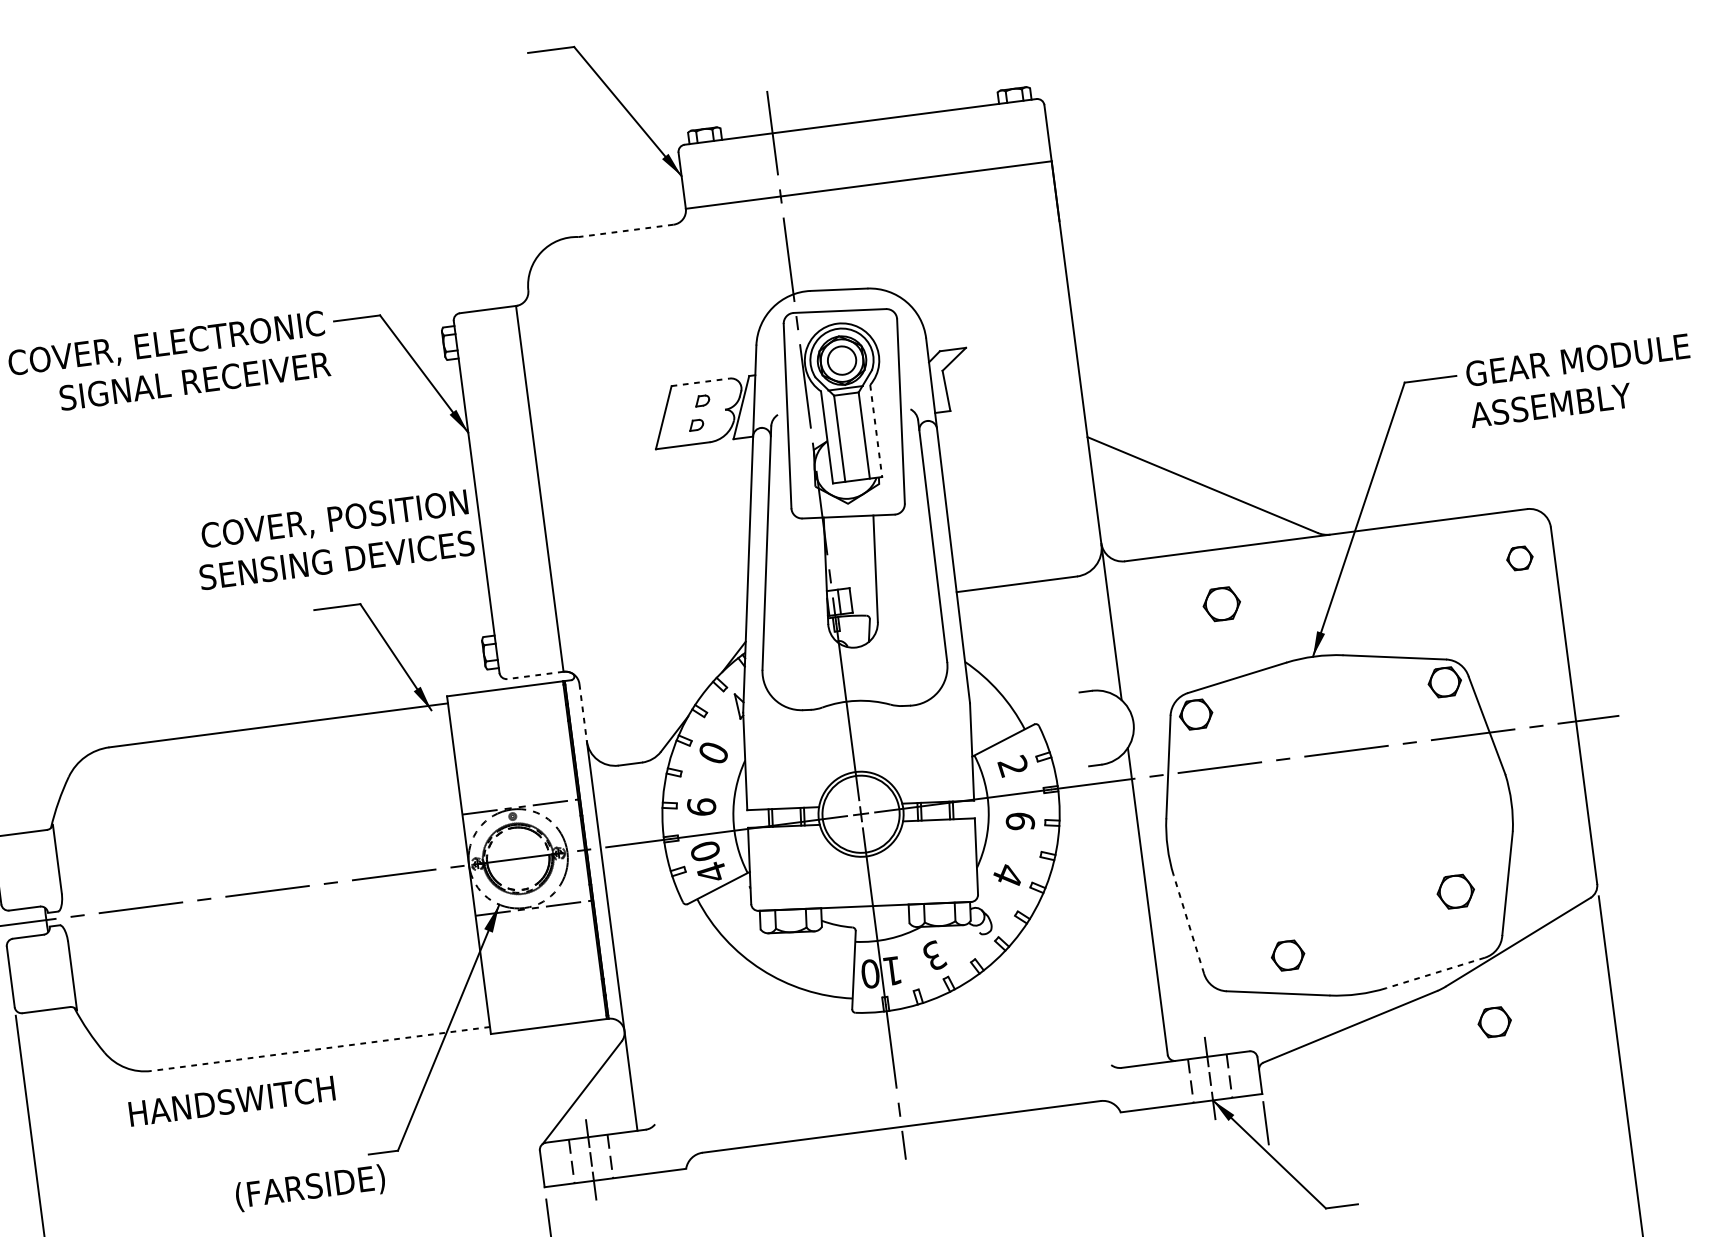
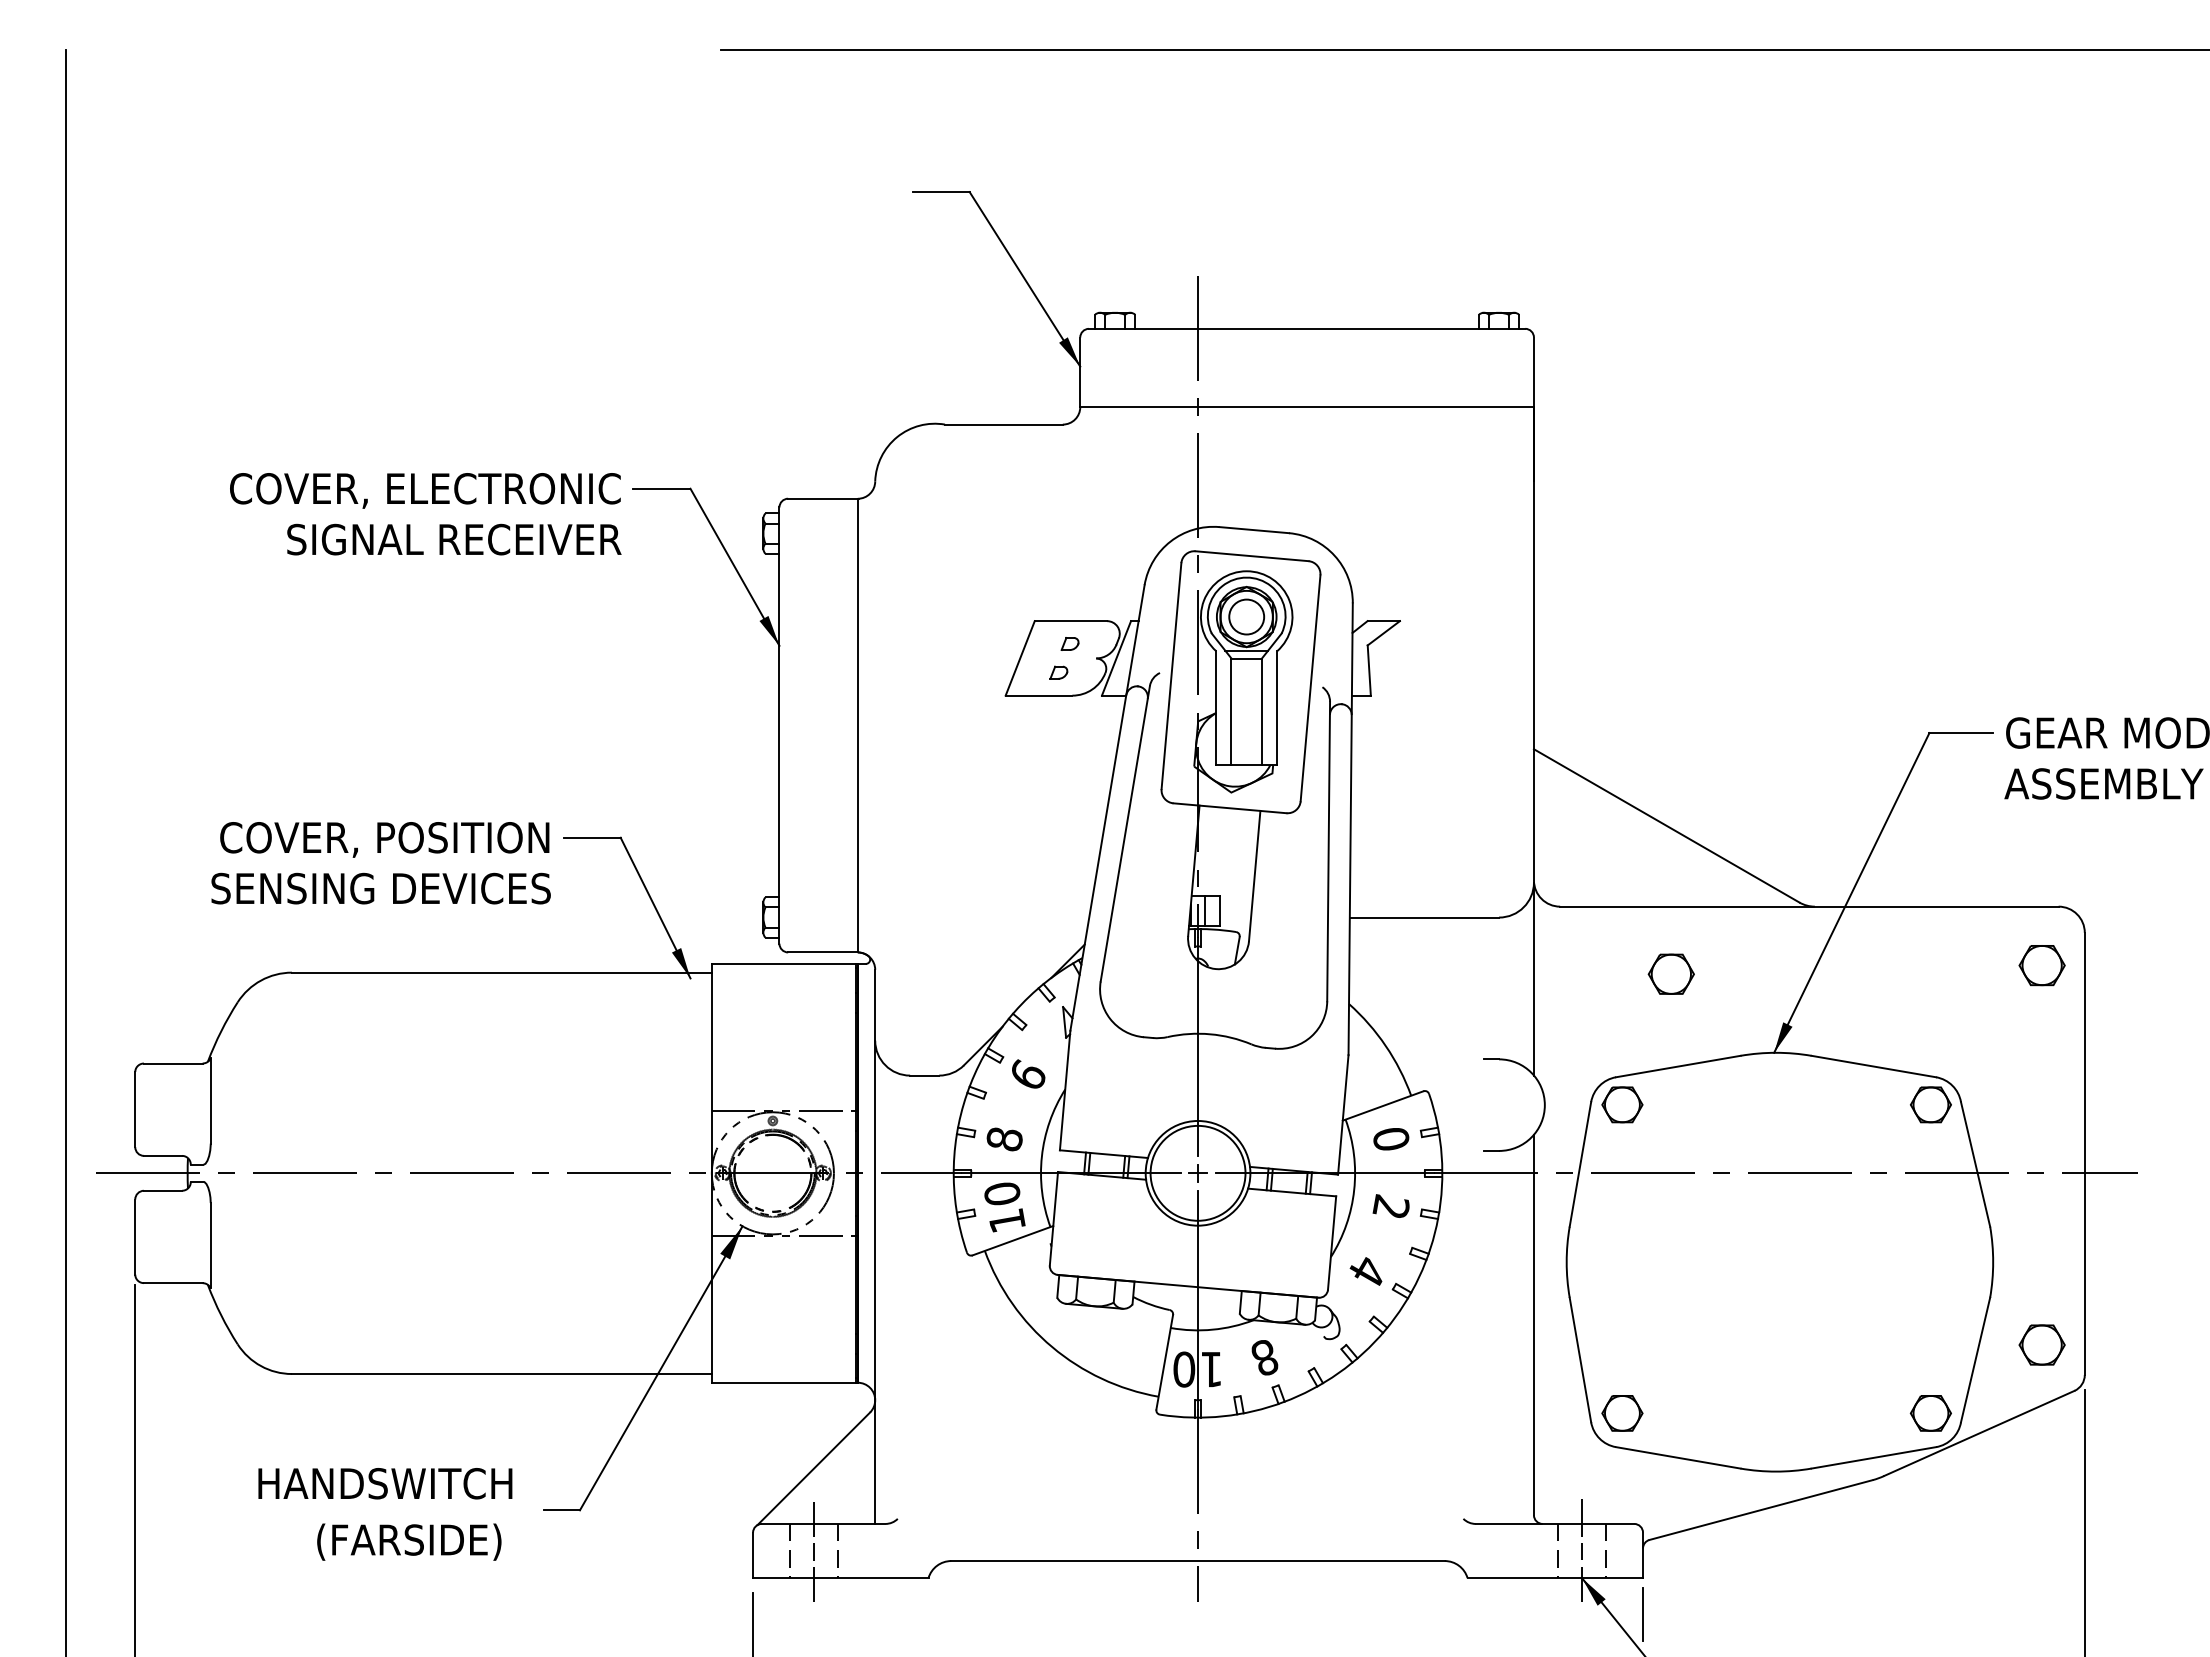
line: (625, 230) -> (1003, 424), dashed -> solid
line: (701, 382) -> (1071, 621), dashed -> solid
line: (876, 431) -> (1277, 708), dashed -> solid
text: (333, 540) -> (380, 863), moved
part: (1519, 558) -> (2041, 965), size x1.43
line: (535, 675) -> (822, 952), dashed -> solid
line: (583, 712) -> (875, 1005), dashed -> solid
text: (713, 751) -> (1028, 1073), 0 -> 6
text: (1012, 766) -> (1390, 1138), 2 -> 0
text: (701, 807) -> (1004, 1139), 6 -> 8
text: (1019, 820) -> (1390, 1206), 6 -> 2
text: (711, 872) -> (1006, 1220), 40 -> 10
part: (1455, 891) -> (2041, 1344), moved
line: (1188, 924) -> (1580, 1359), dashed -> solid
text: (934, 954) -> (1265, 1356), 3 -> 8
part: (1288, 955) -> (1622, 1413), moved
line: (1435, 972) -> (1873, 1457), dashed -> solid
part: (1494, 1022) -> (1930, 1413), moved
line: (320, 1049) -> (501, 1374), dashed -> solid
text: (232, 1101) -> (385, 1483), moved
text: (310, 1187) -> (409, 1541), moved

